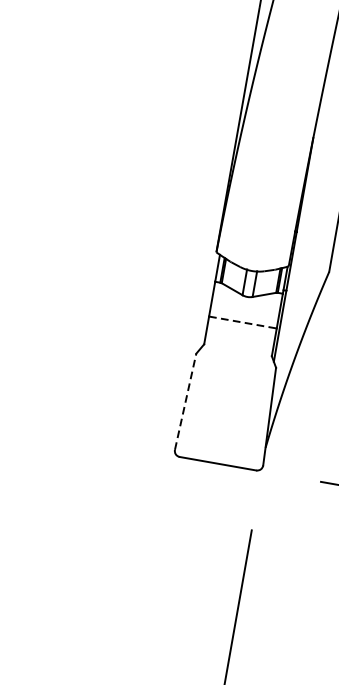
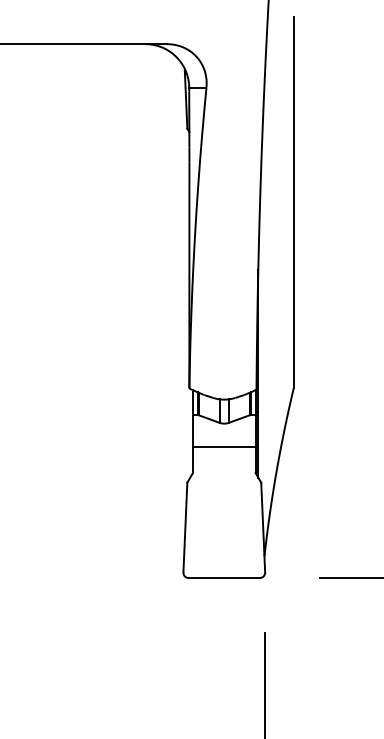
line: (243, 322) -> (224, 447), dashed -> solid
line: (185, 401) -> (185, 527), dashed -> solid

